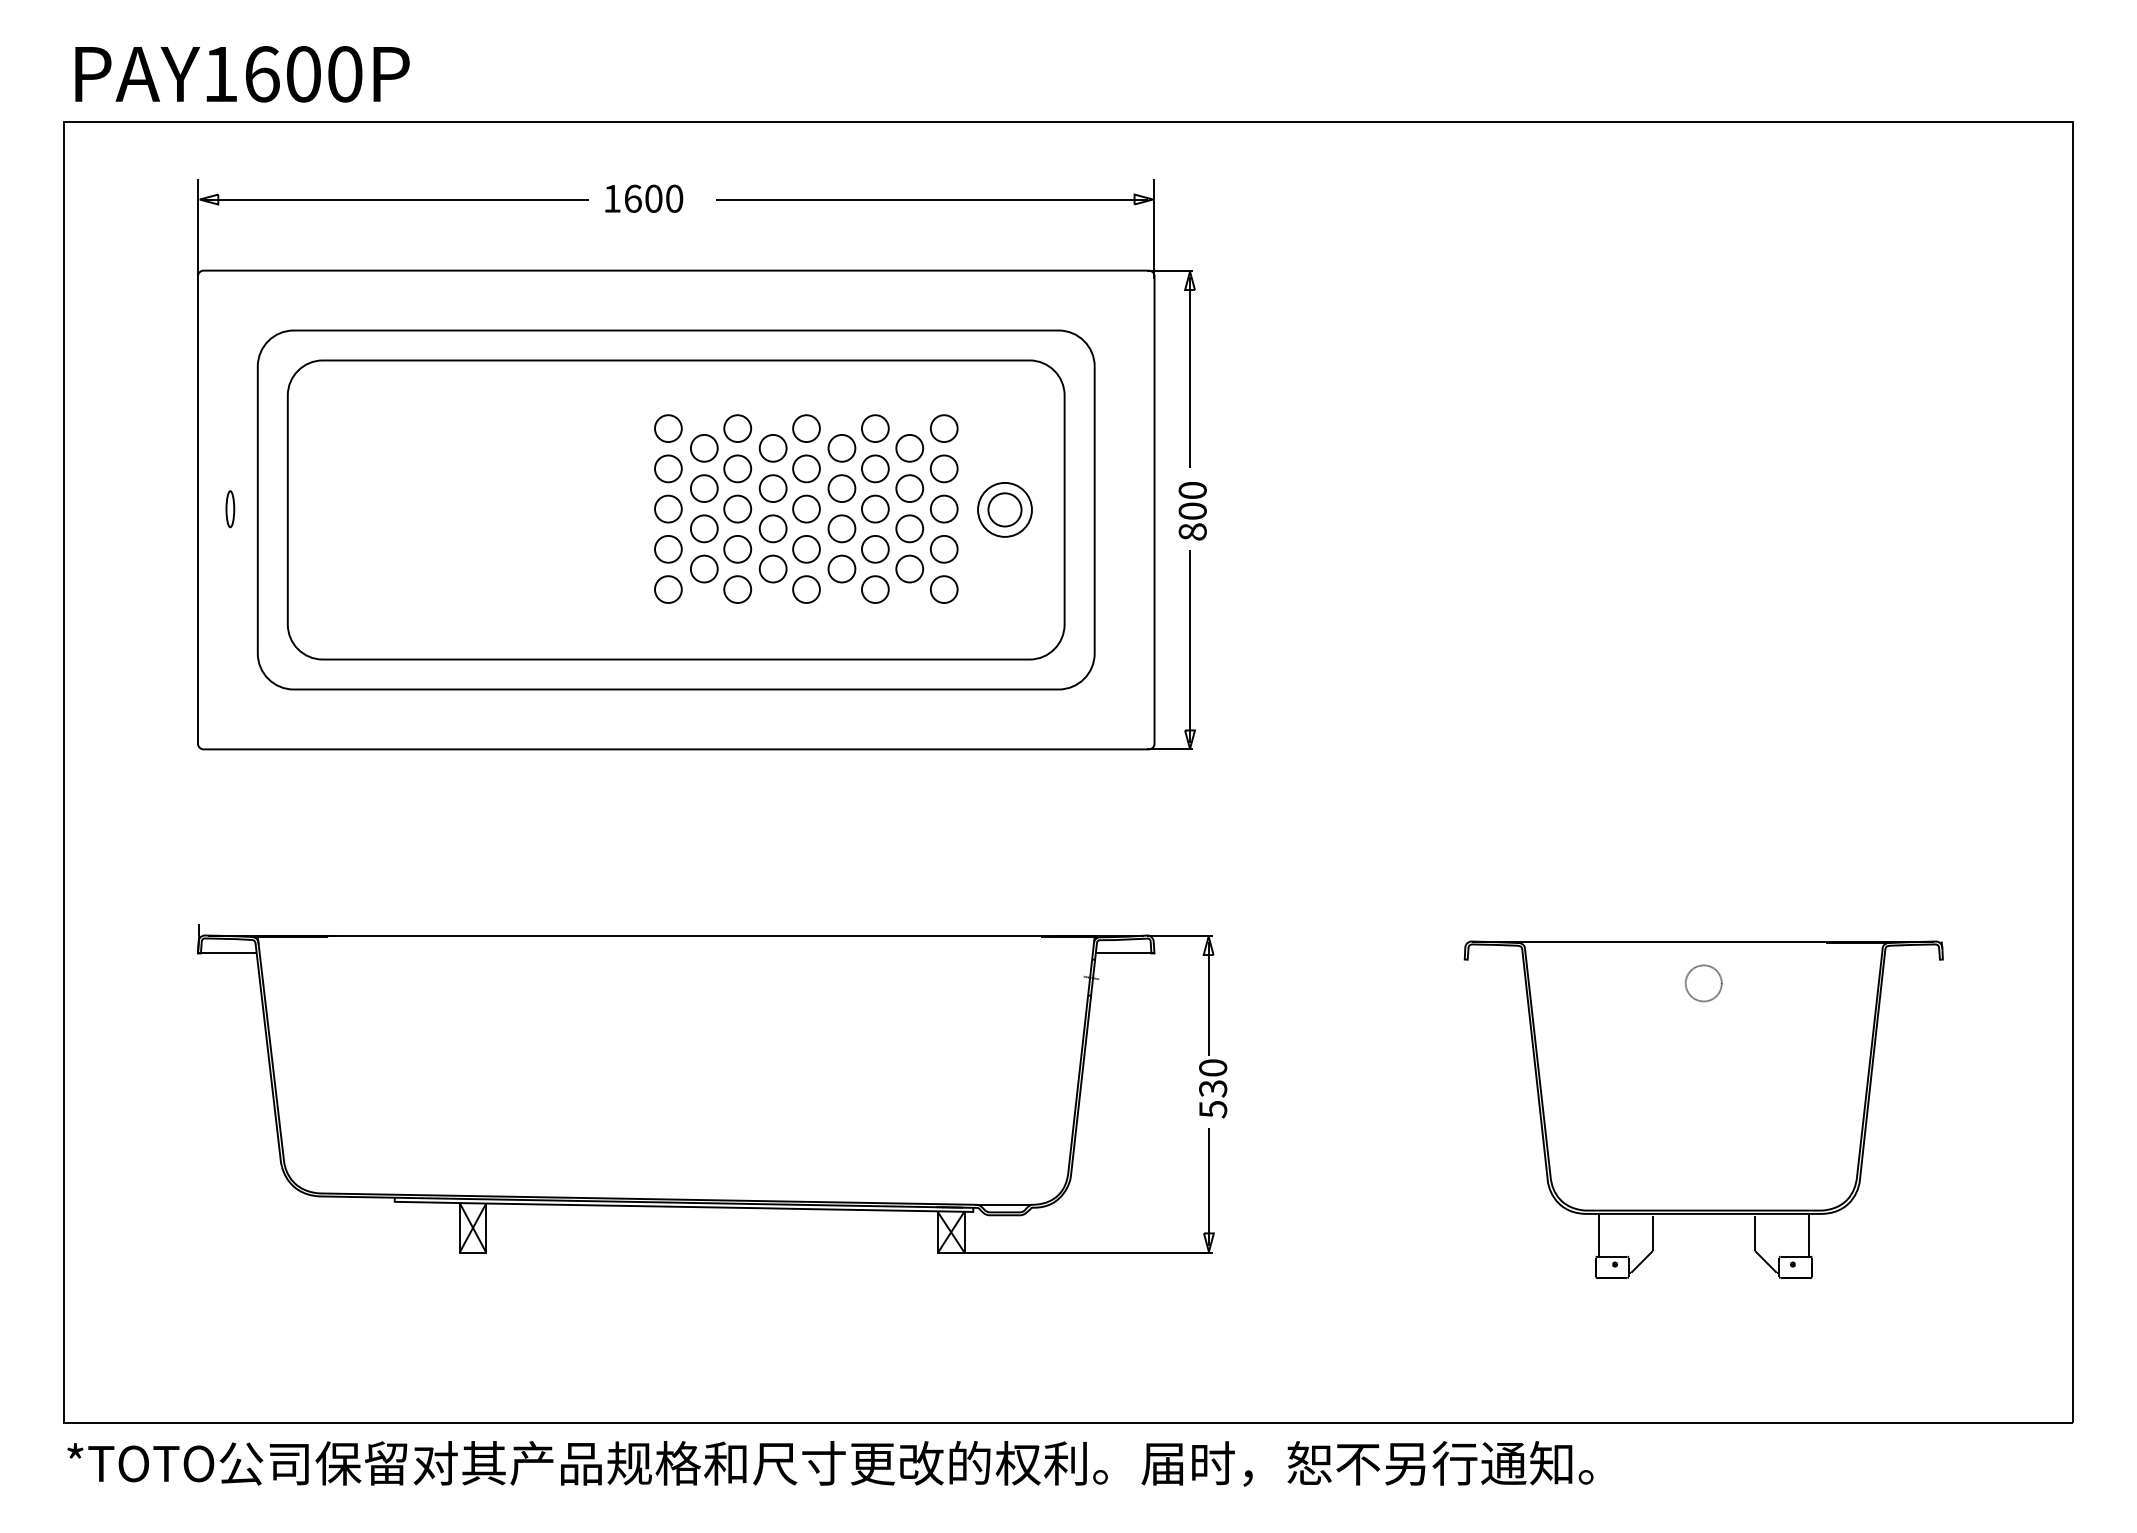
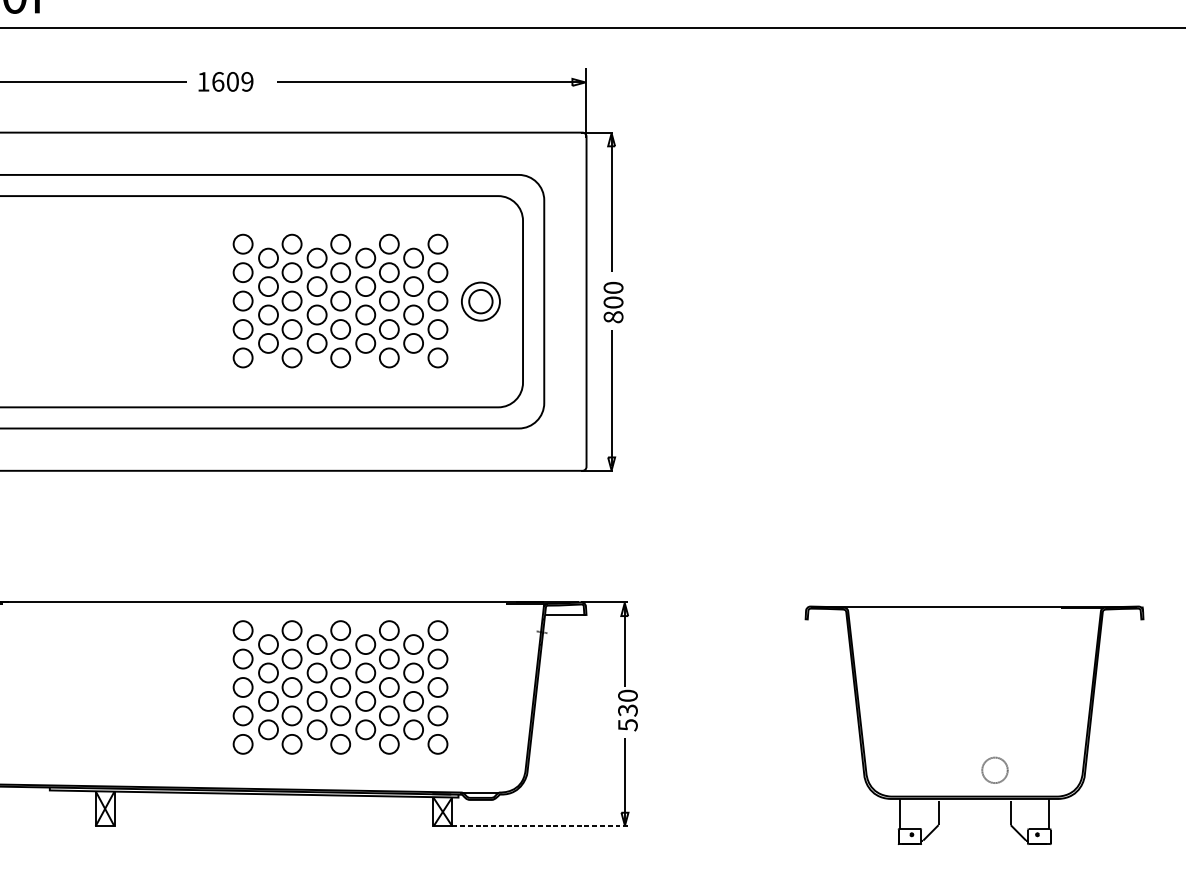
text: (674, 198) -> (247, 81), 1600 -> 1609
part: (1703, 983) -> (994, 770), moved
part: (806, 1055) -> (340, 687), added
line: (1089, 1252) -> (540, 826), solid -> dashed

